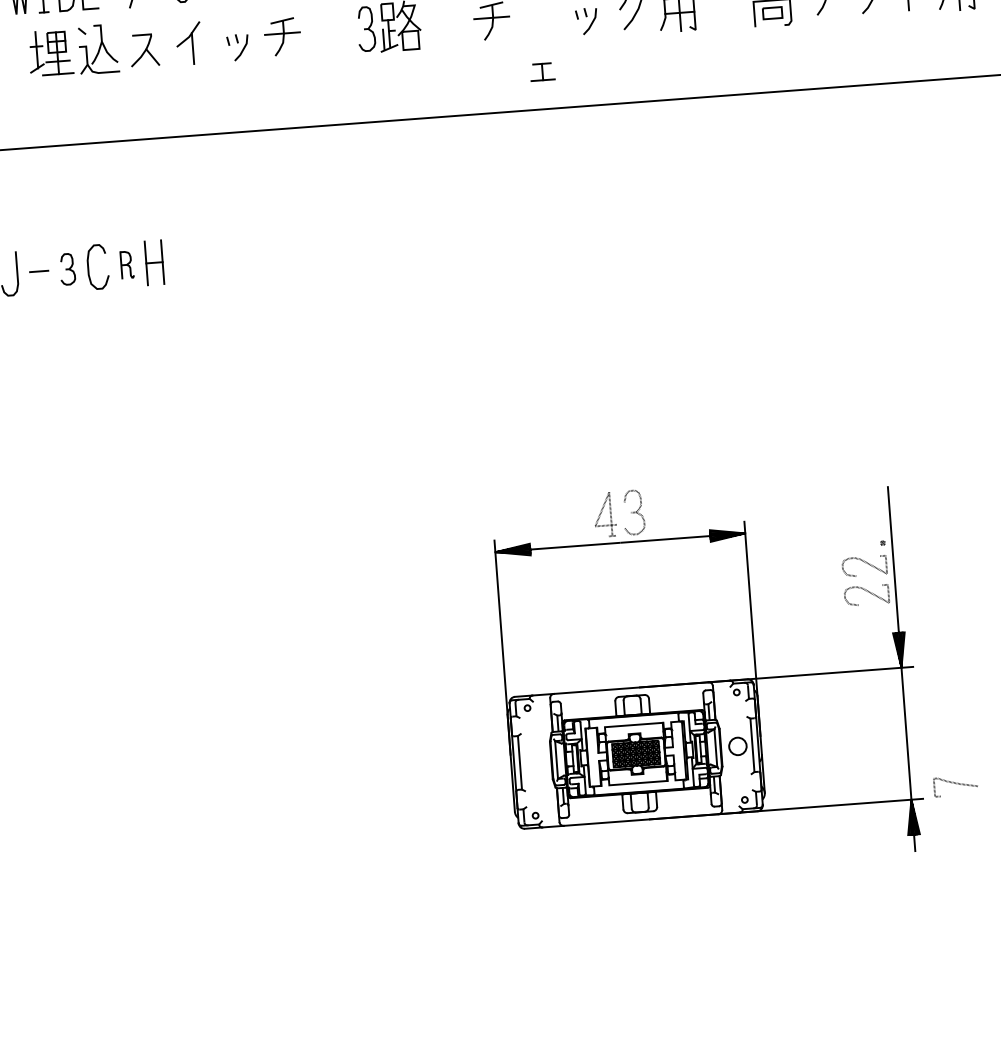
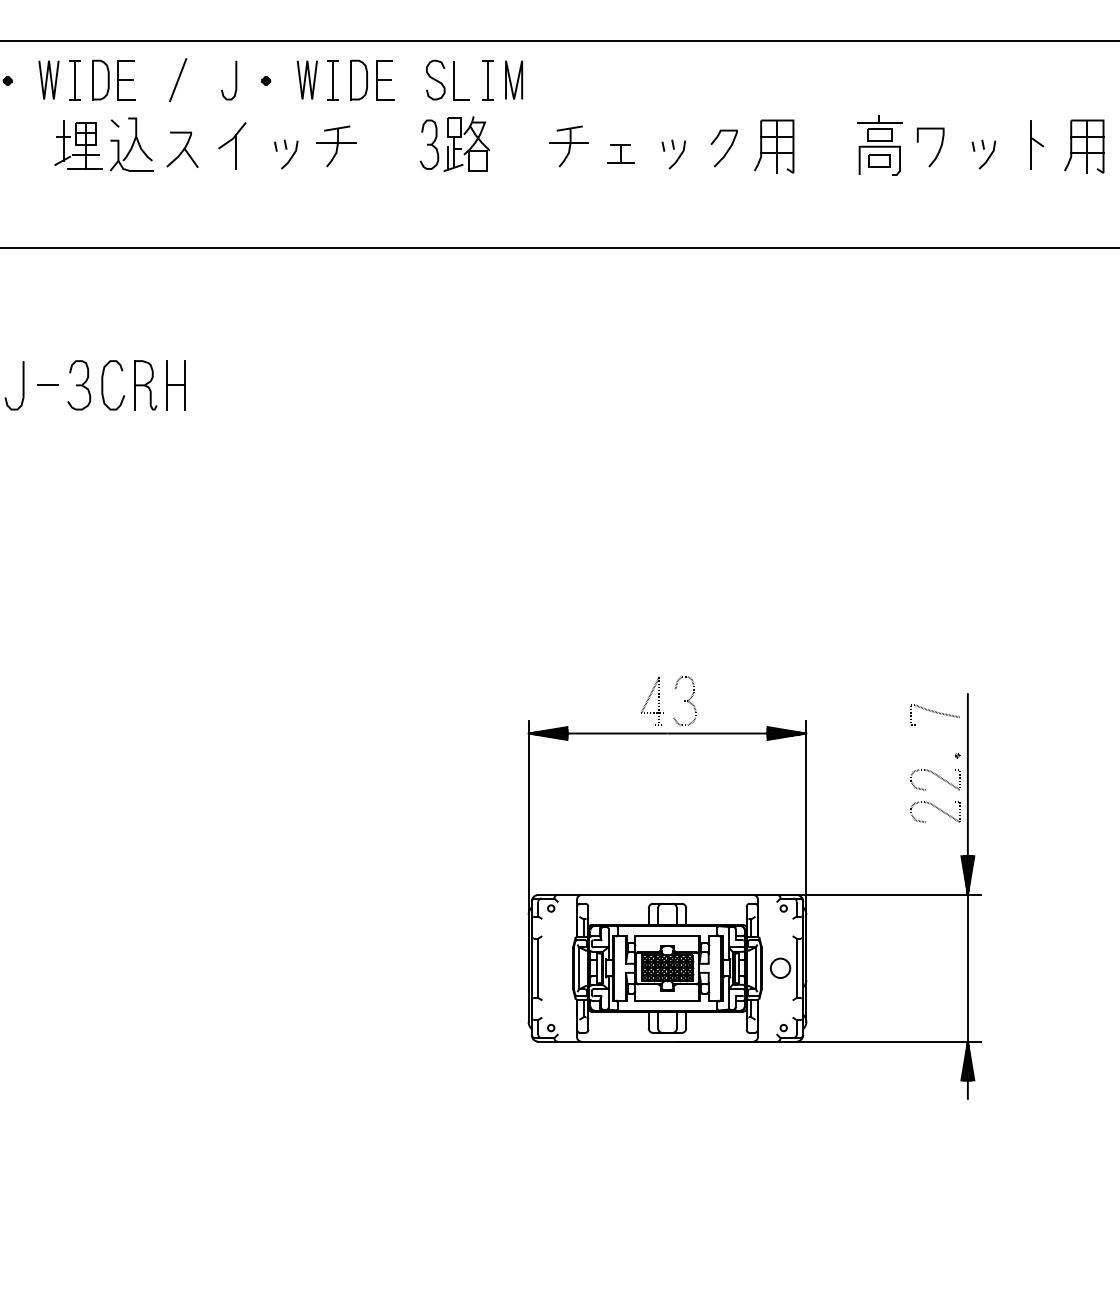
part: (542, 71) -> (620, 153), moved
part: (127, 264) -> (145, 385), size x1.67
part: (67, 269) -> (79, 385), size x1.43
curve: (955, 783) -> (934, 712), moved

